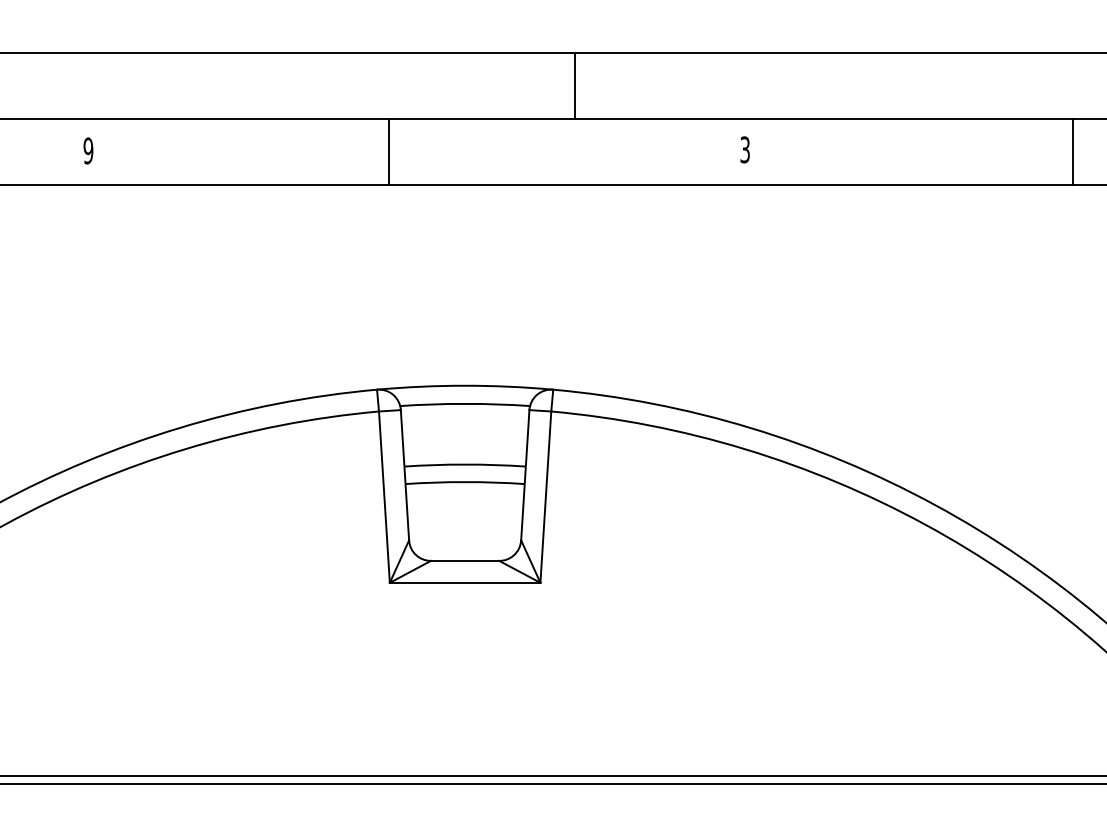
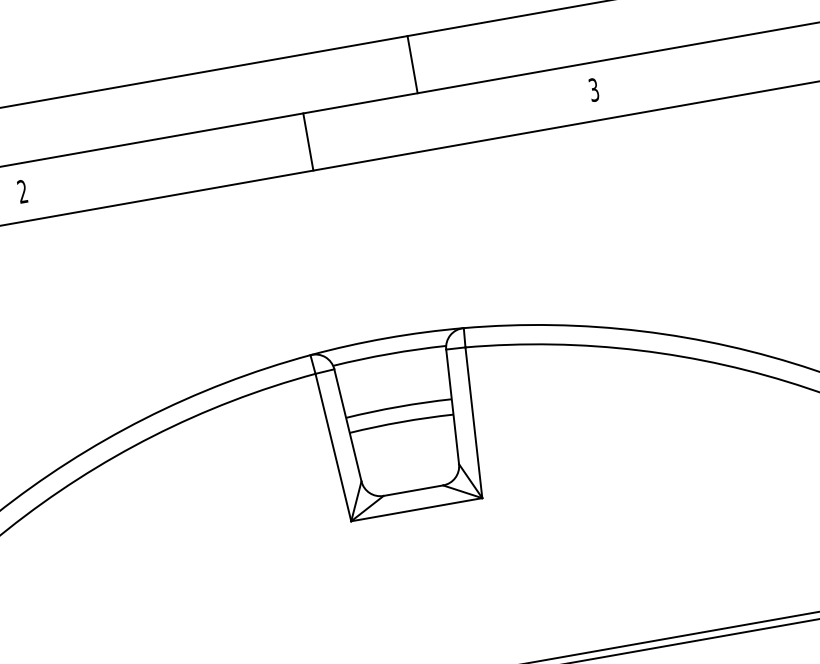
line: (574, 85) -> (412, 64), moved
text: (88, 150) -> (22, 191), 9 -> 2
line: (388, 151) -> (308, 141), moved

